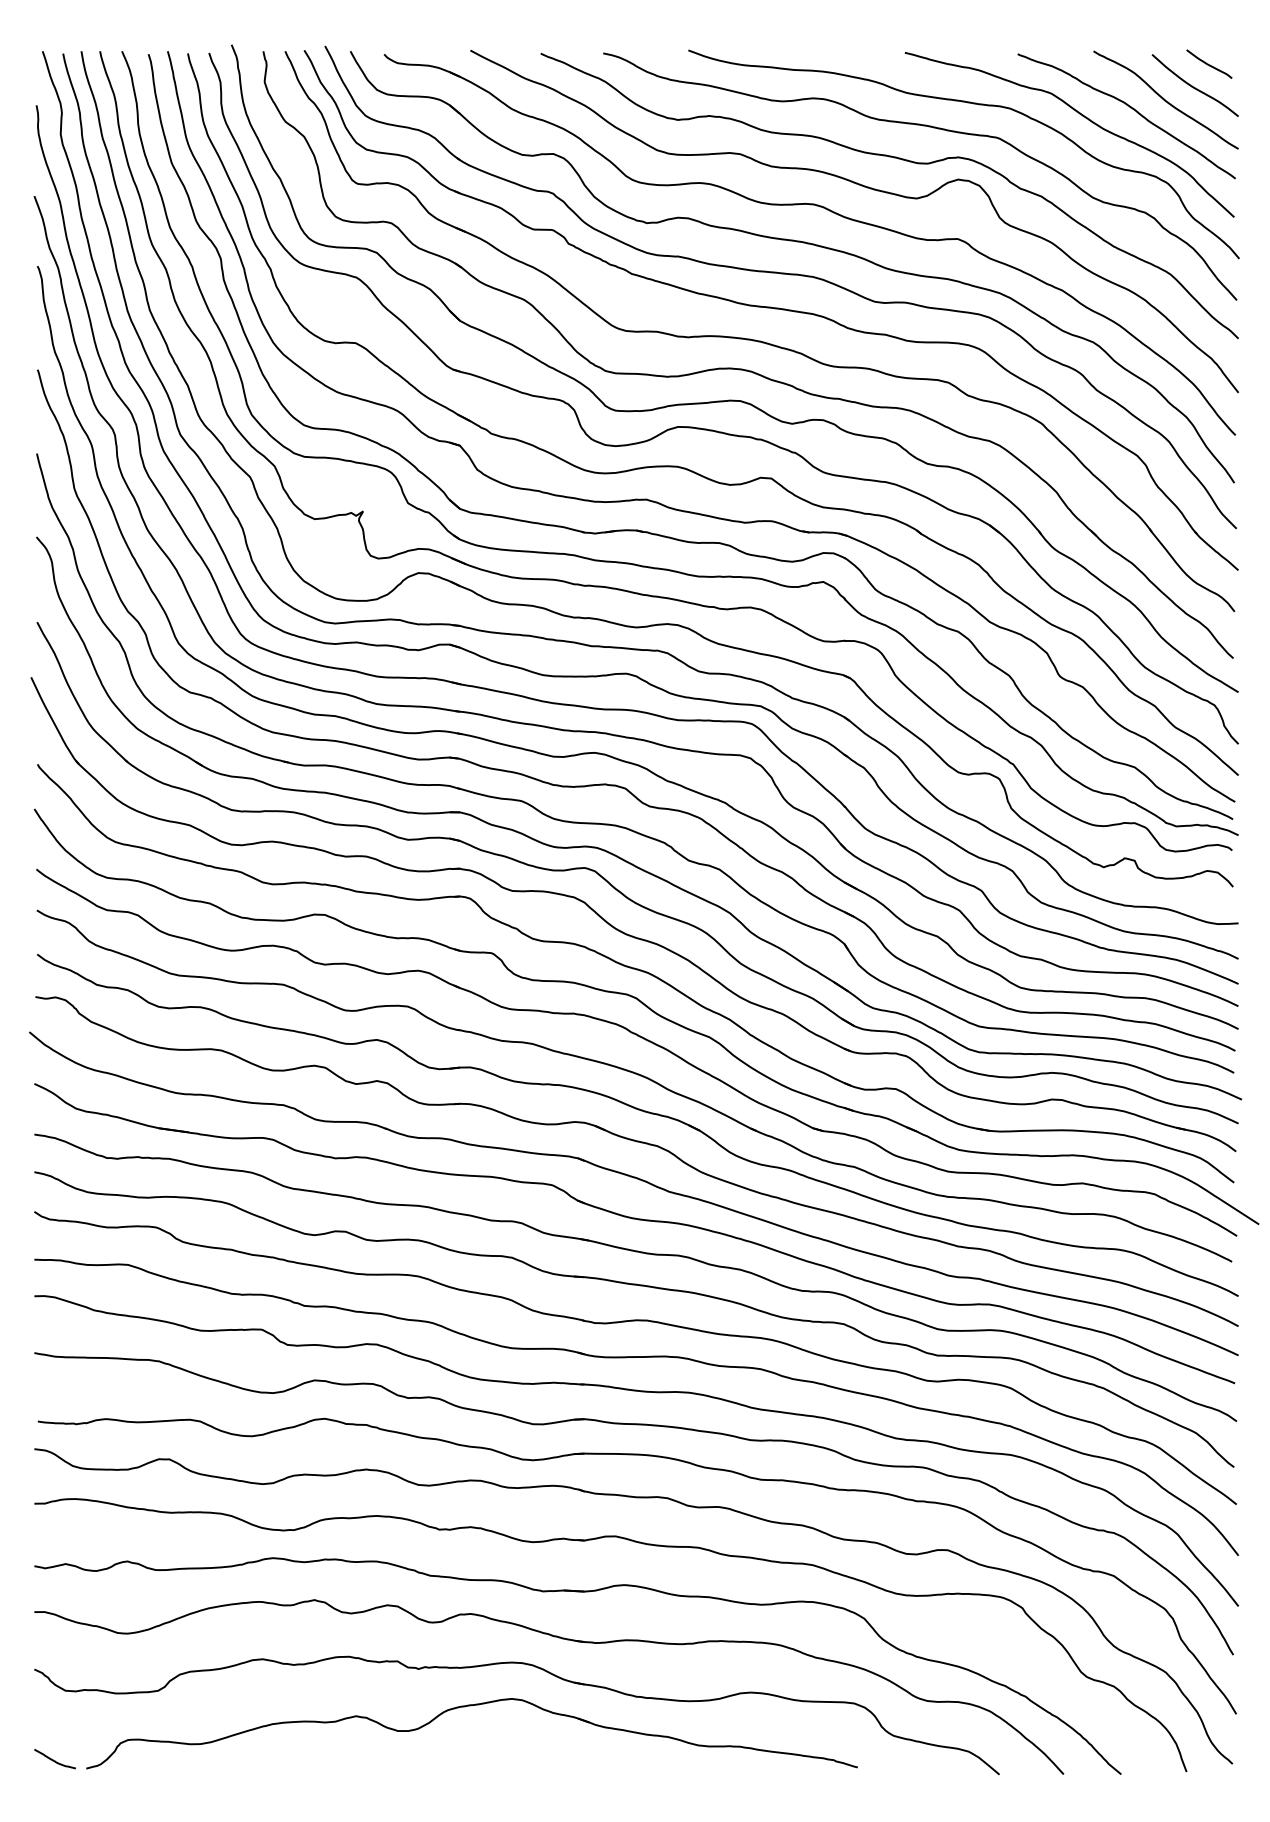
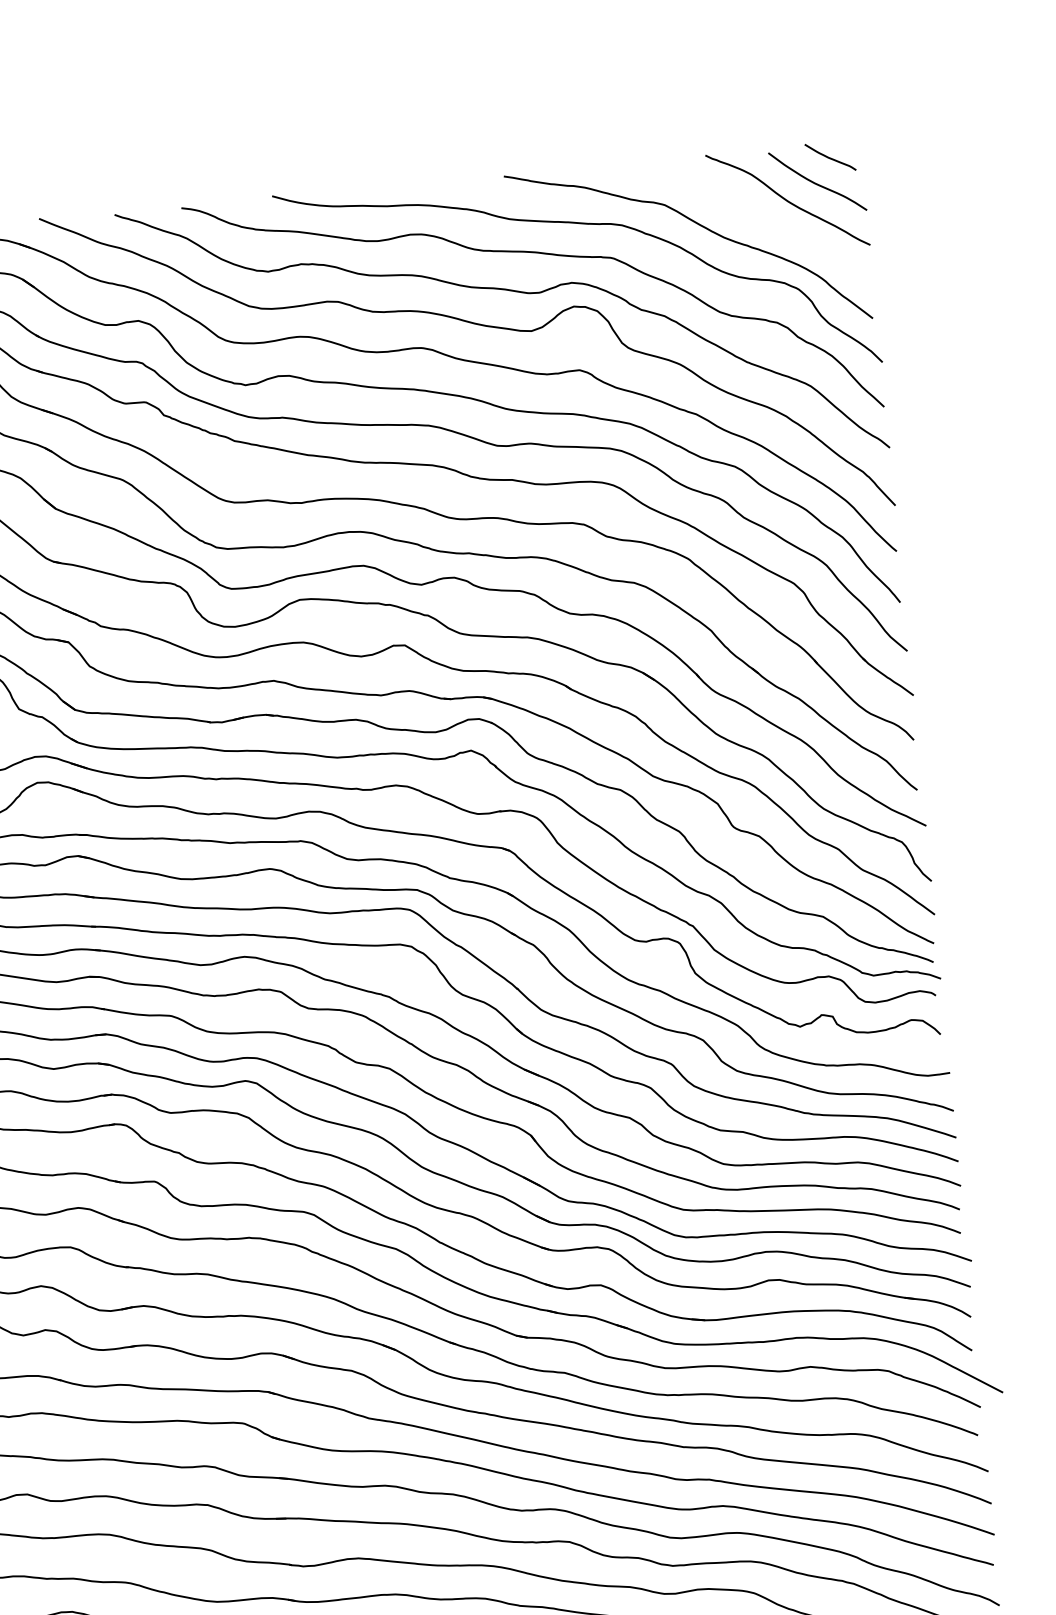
curve: (1130, 108) -> (750, 212), removed

